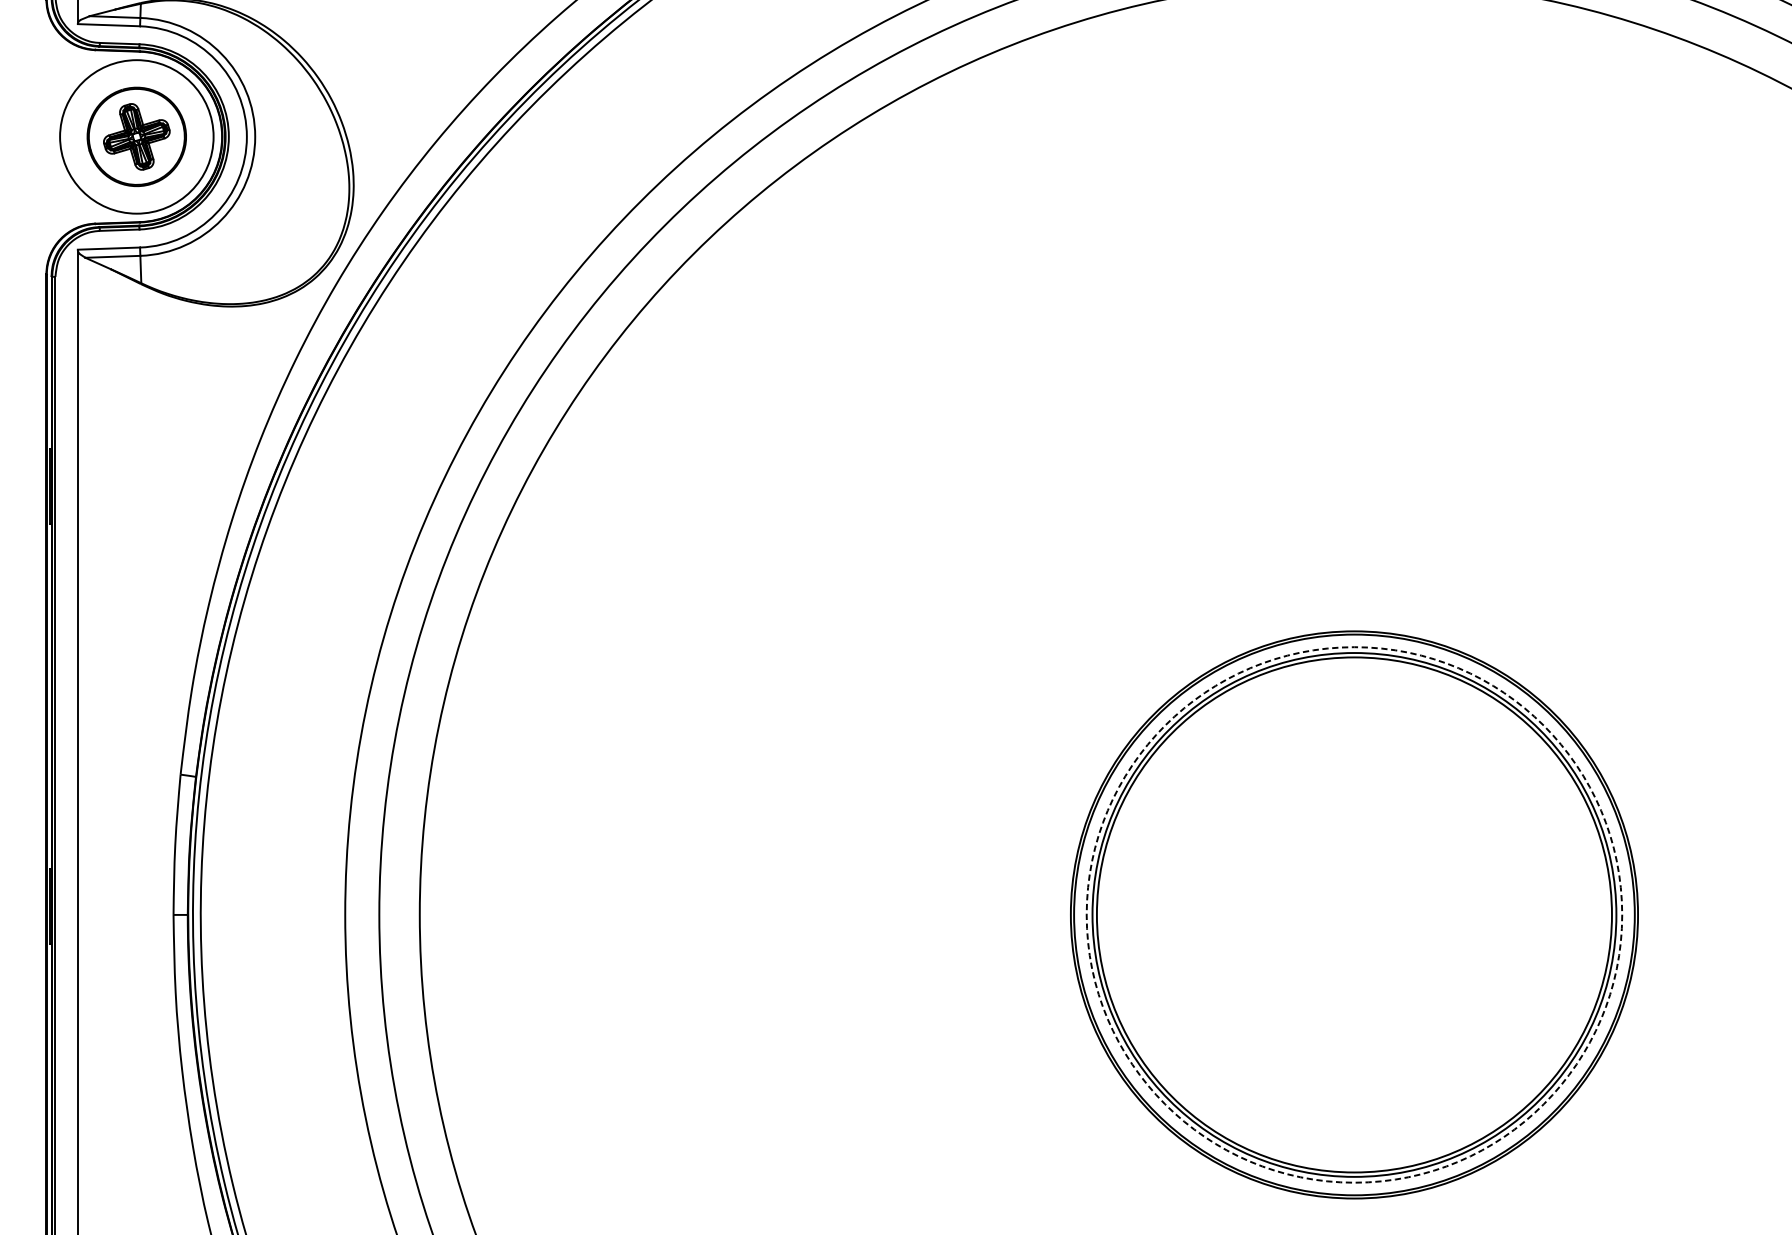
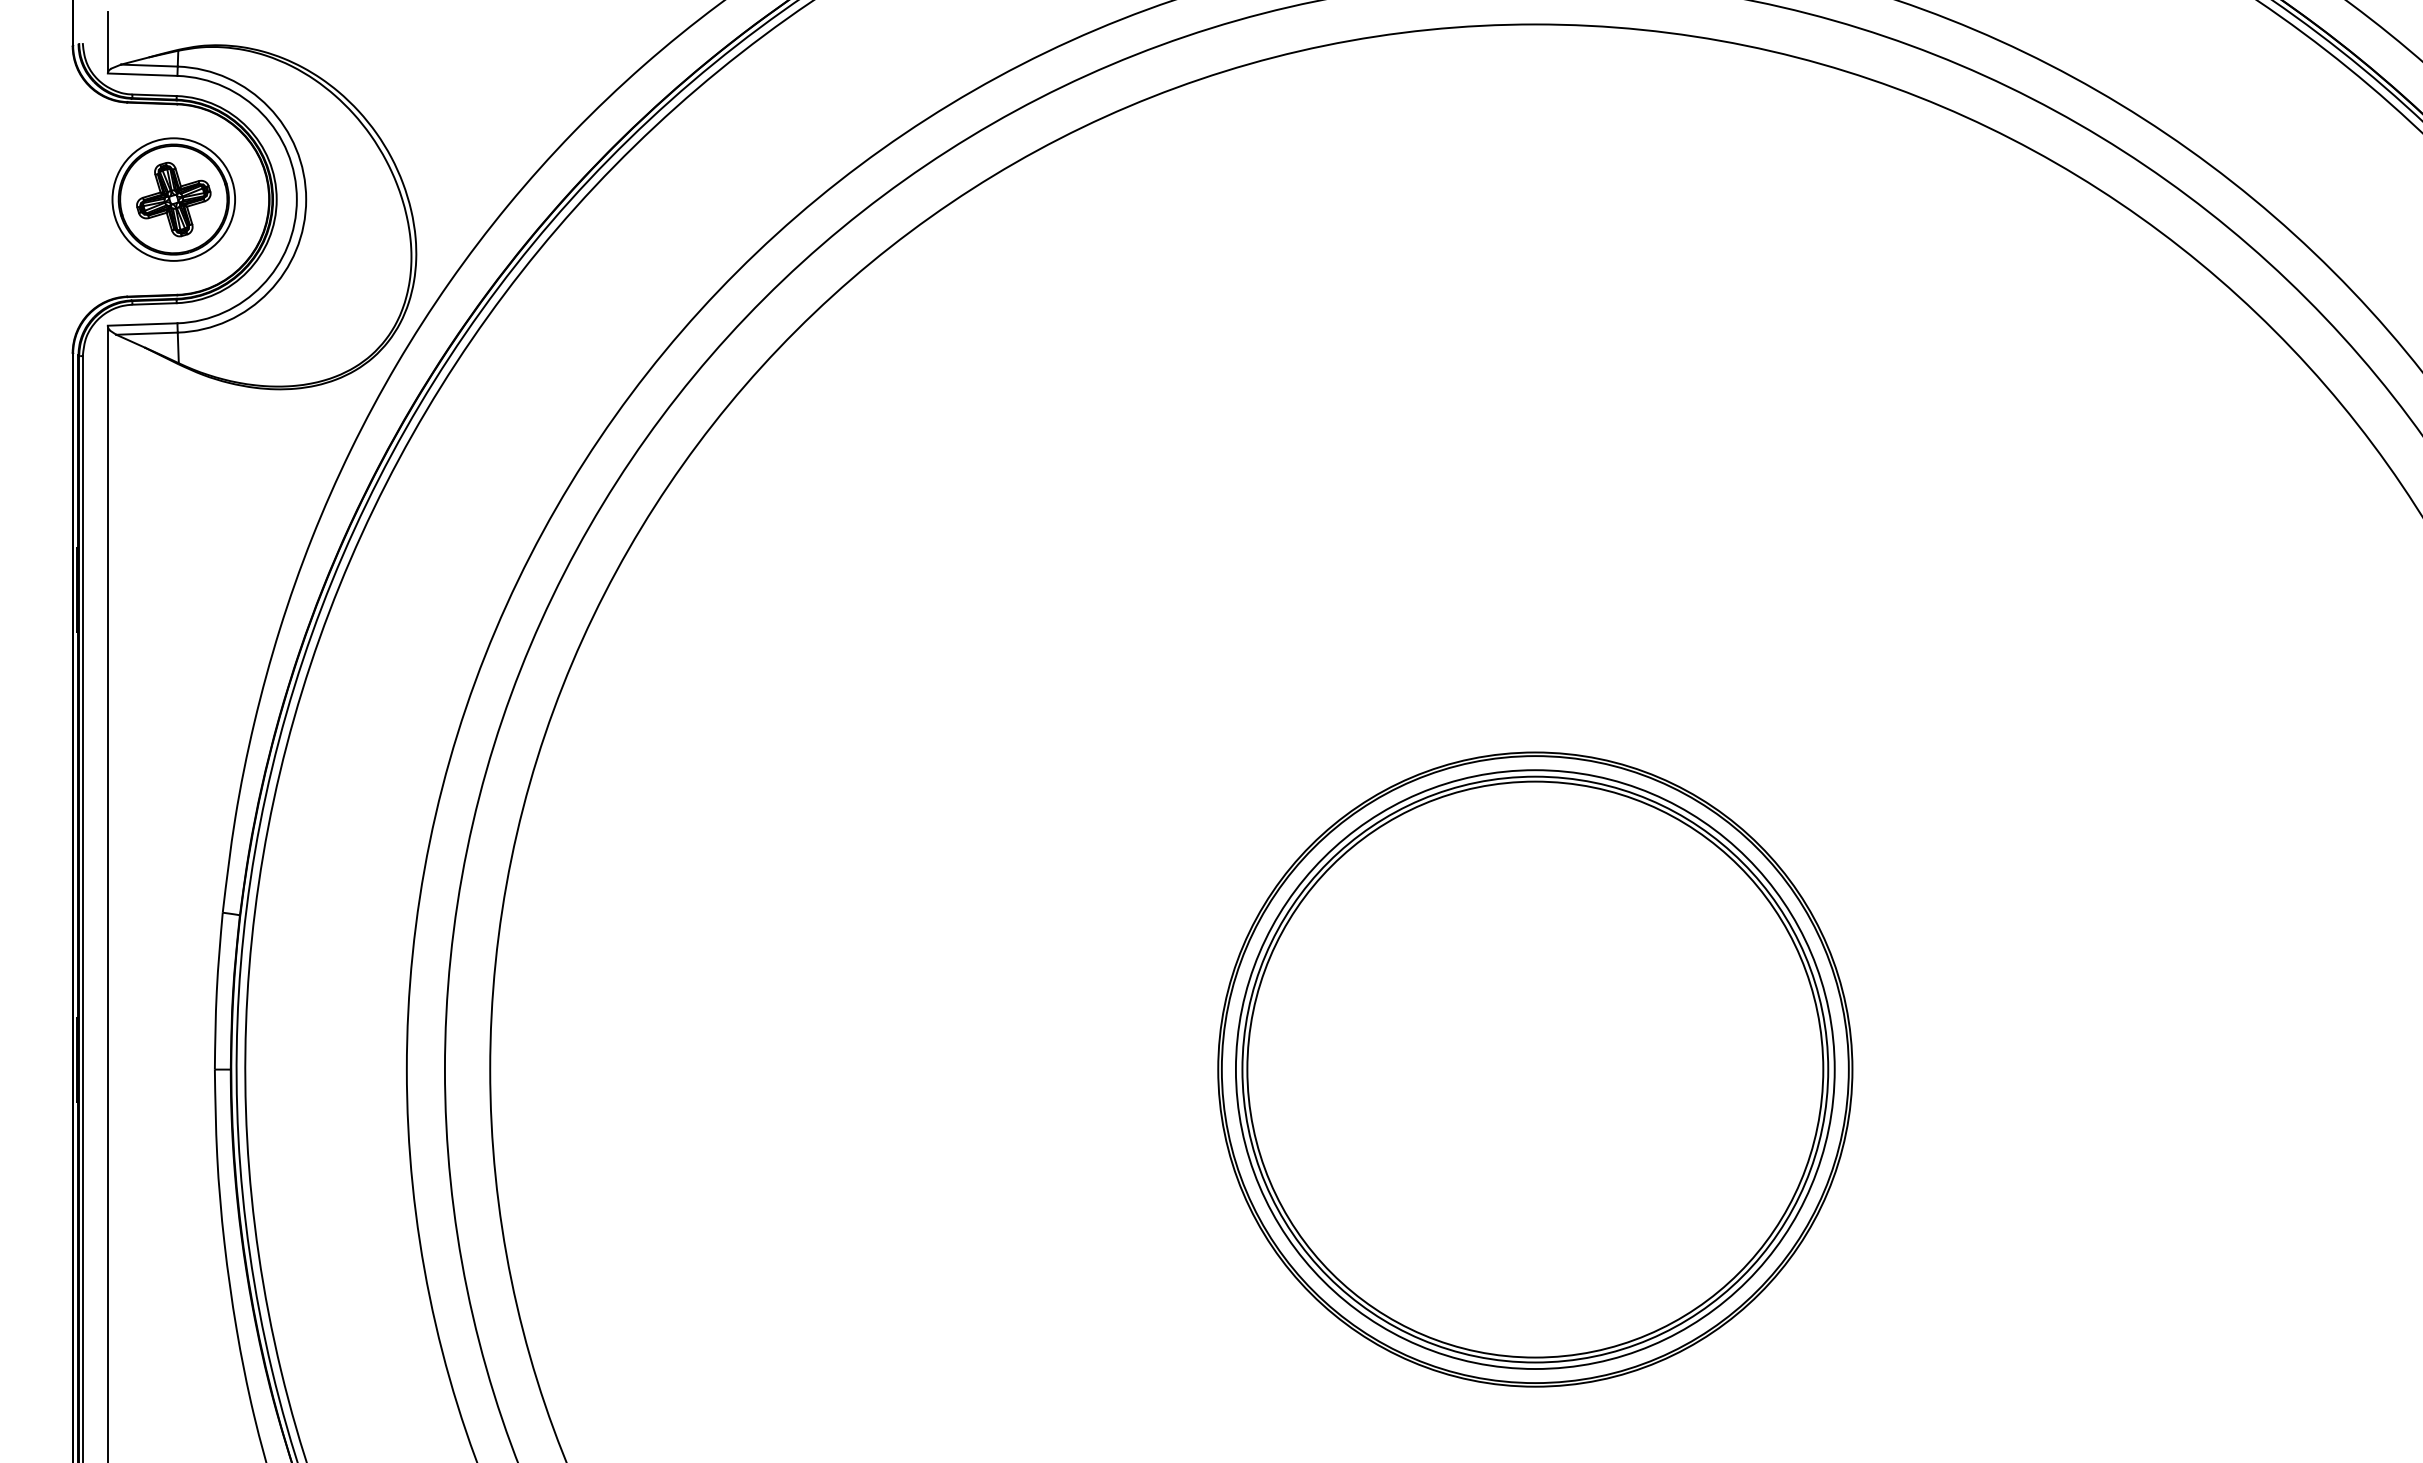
circle: (136, 136) -> (173, 199), size x0.71
circle: (1353, 914) -> (1534, 1069), dashed -> solid

